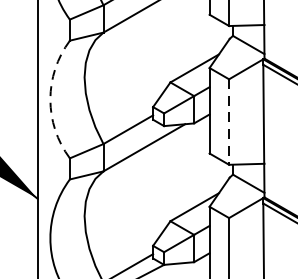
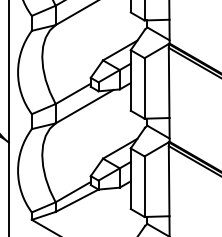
arc: (51, 99) -> (18, 72), dashed -> solid
line: (228, 122) -> (144, 88), dashed -> solid

